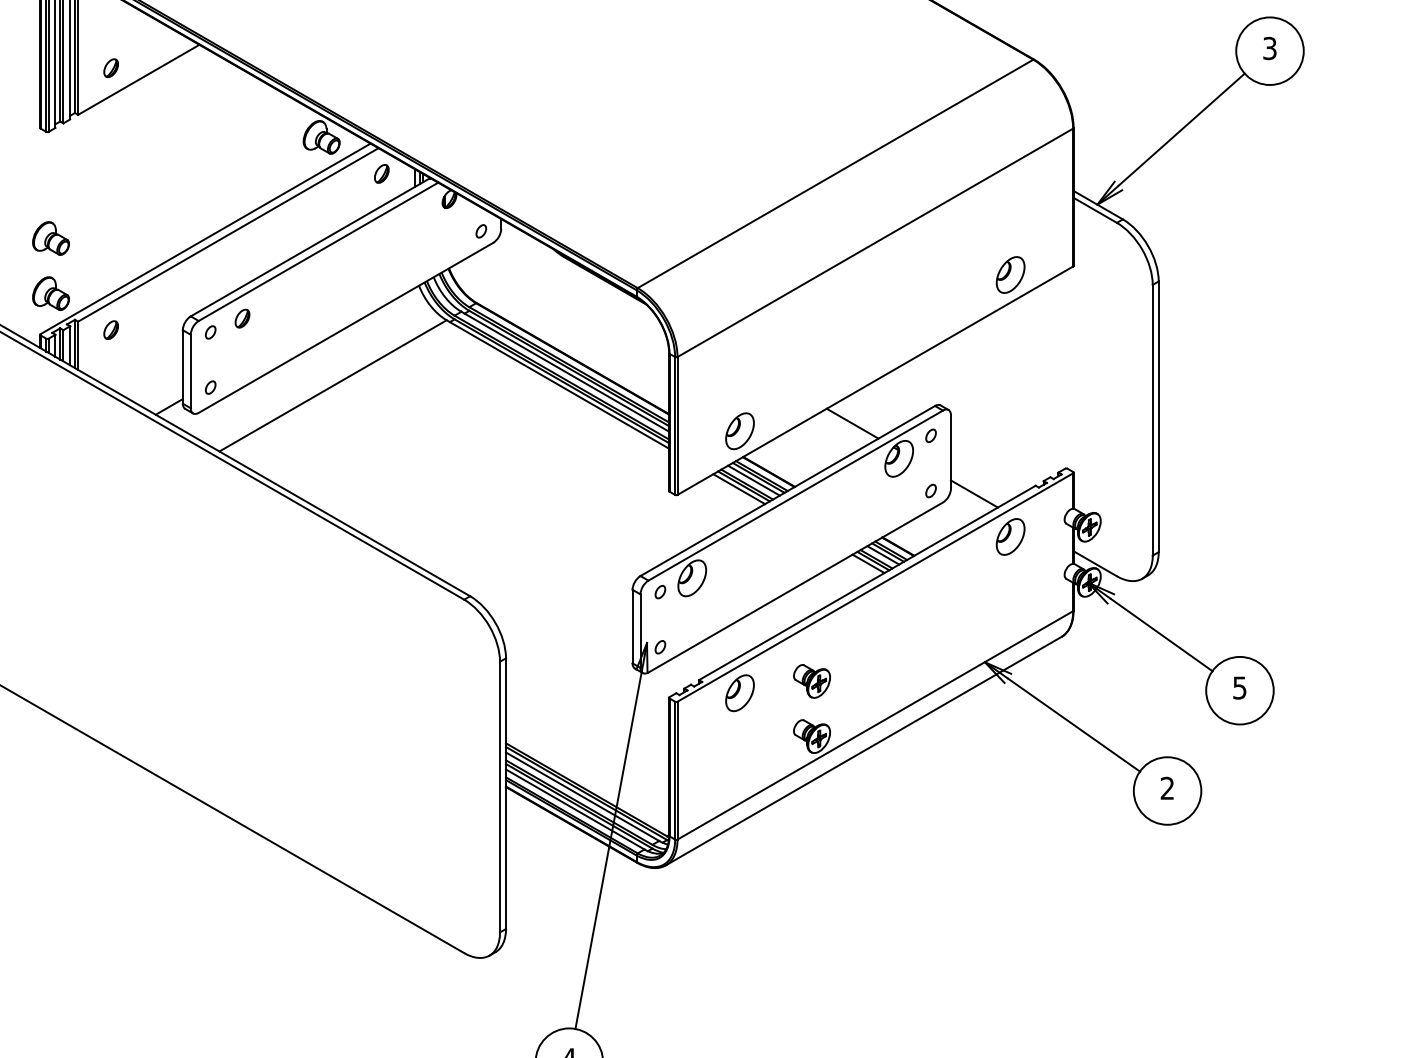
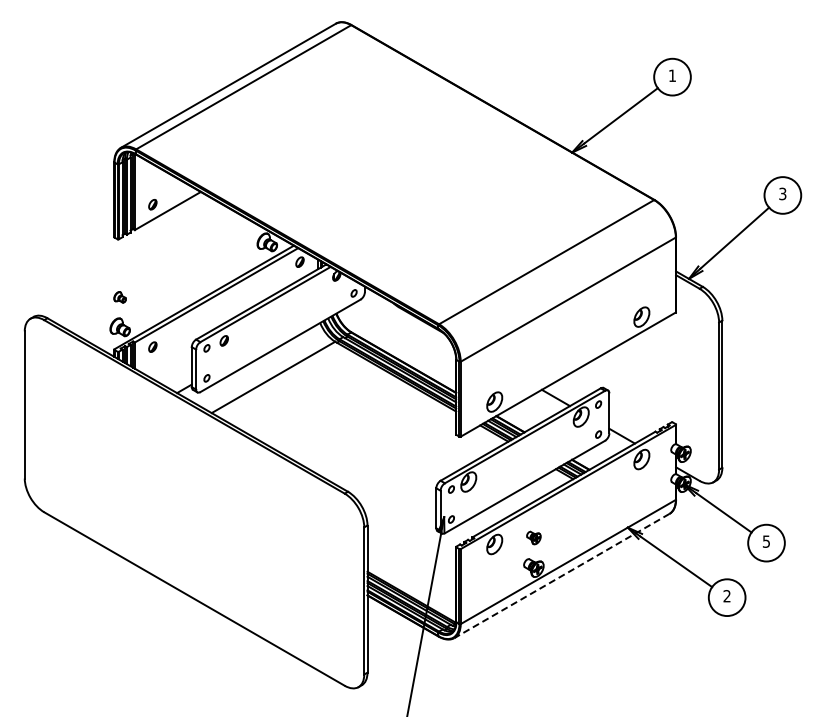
part: (49, 238) -> (119, 297), size x0.6
part: (811, 680) -> (533, 537), size x0.7
line: (862, 752) -> (561, 576), solid -> dashed

